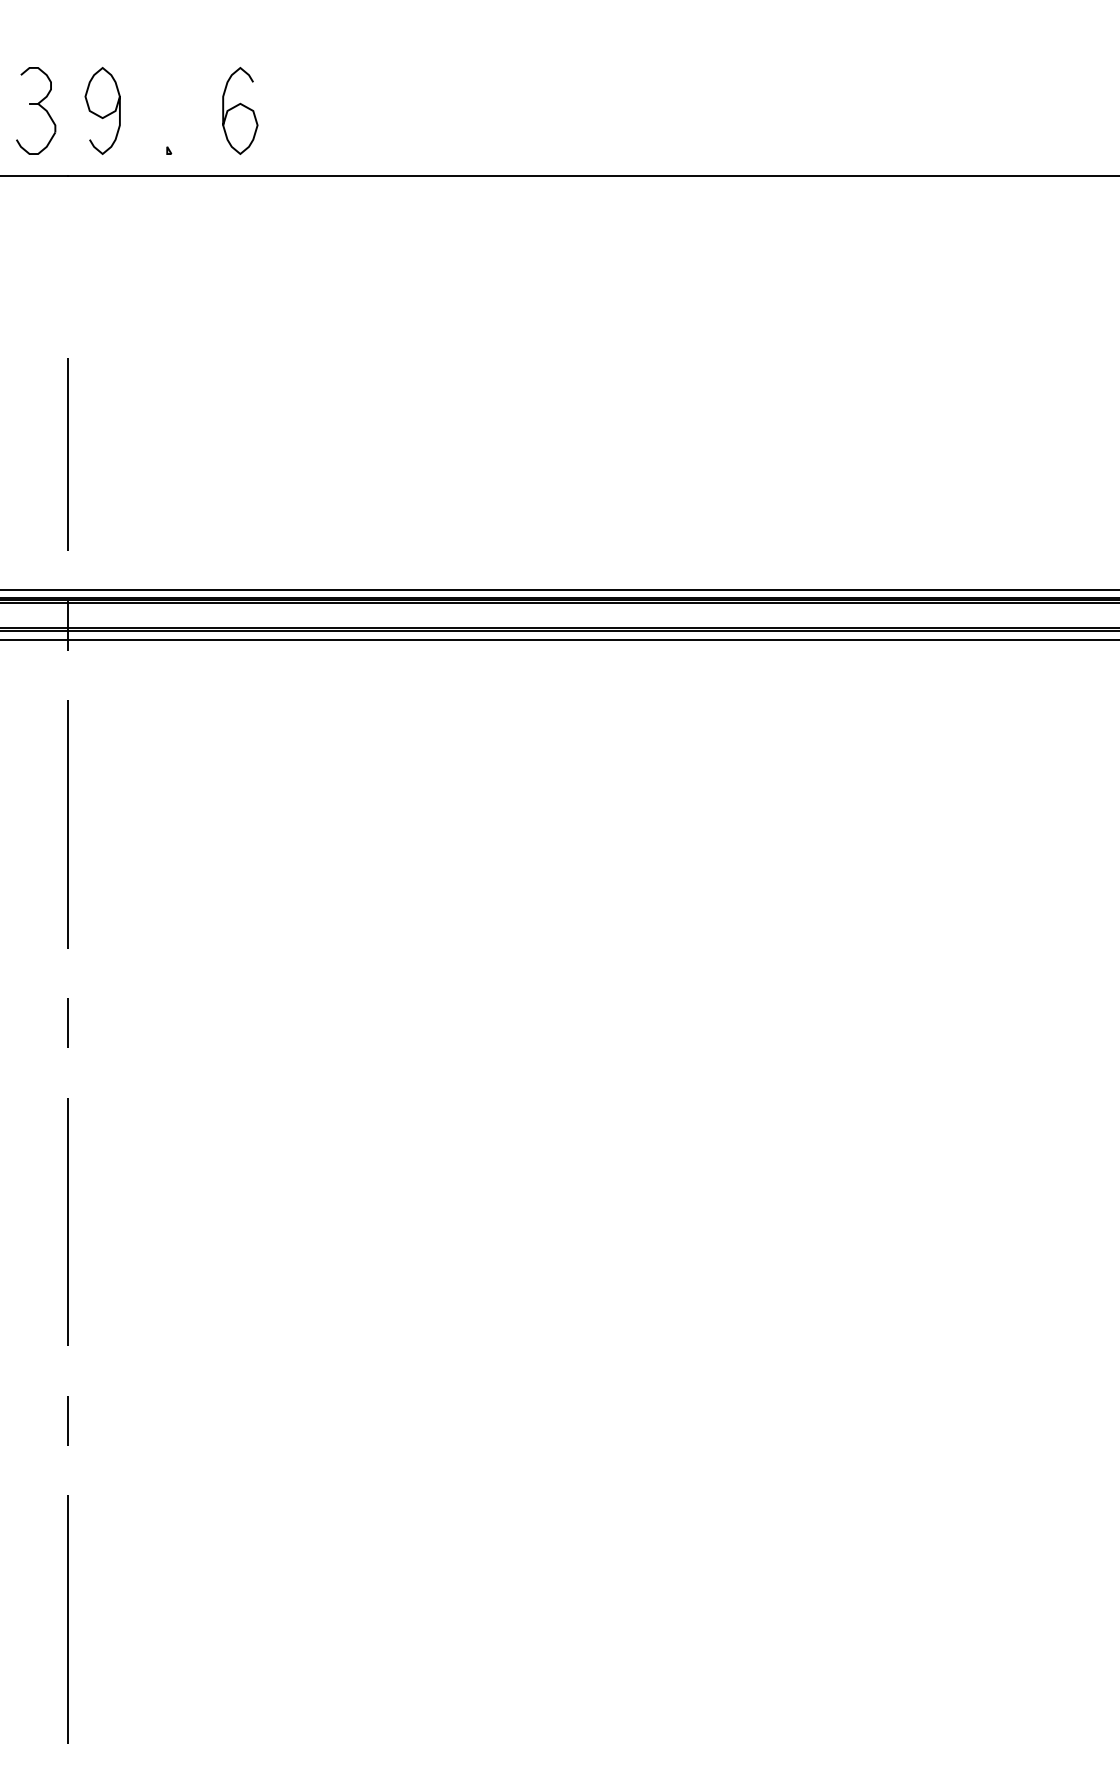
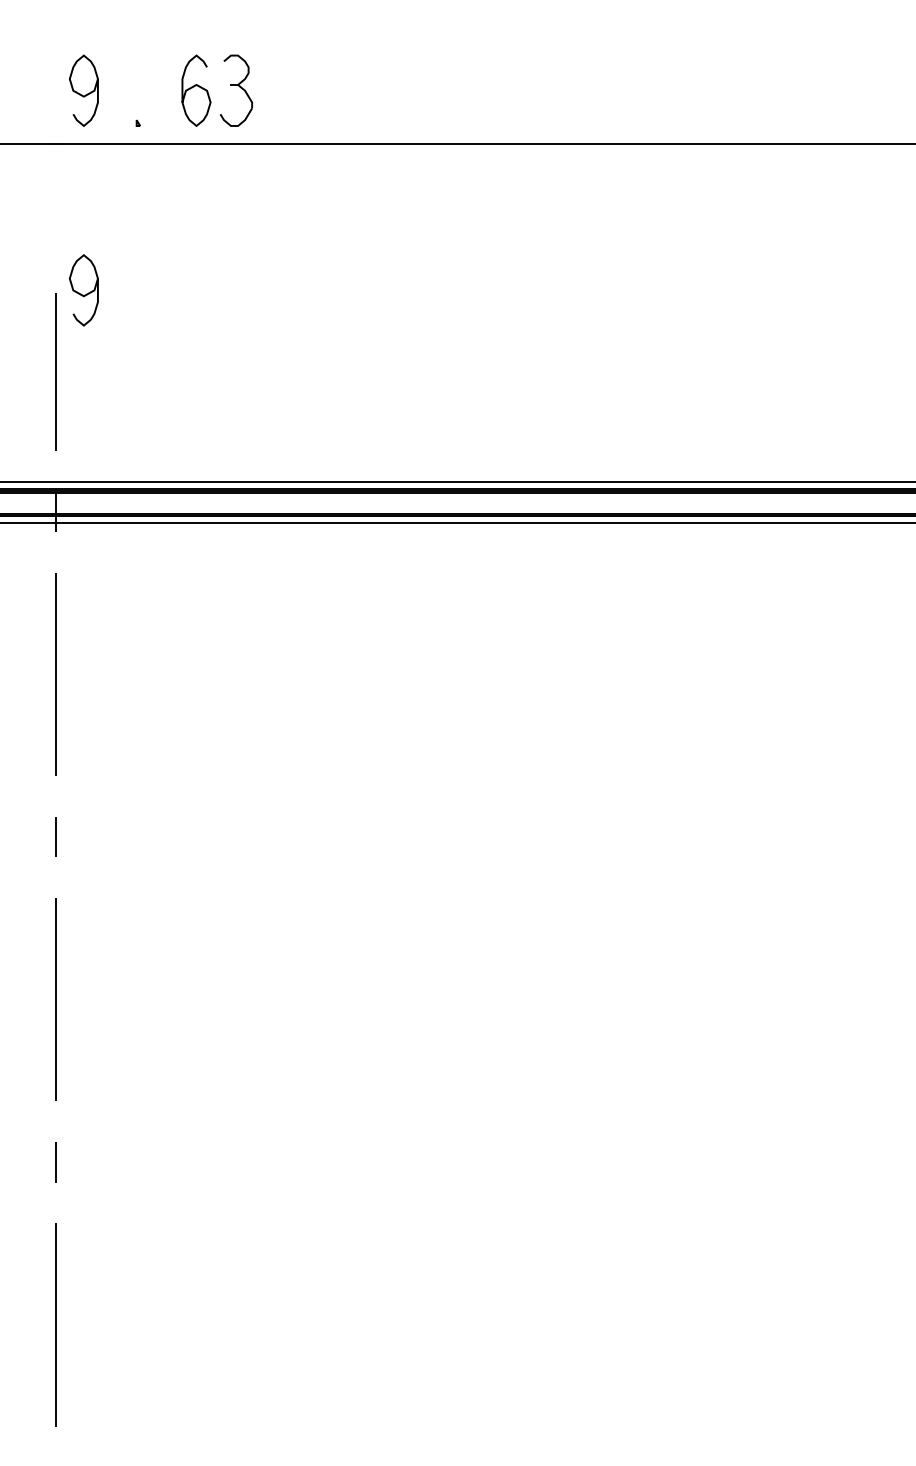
part: (36, 110) -> (236, 90), moved
curve: (100, 359) -> (82, 294), added

